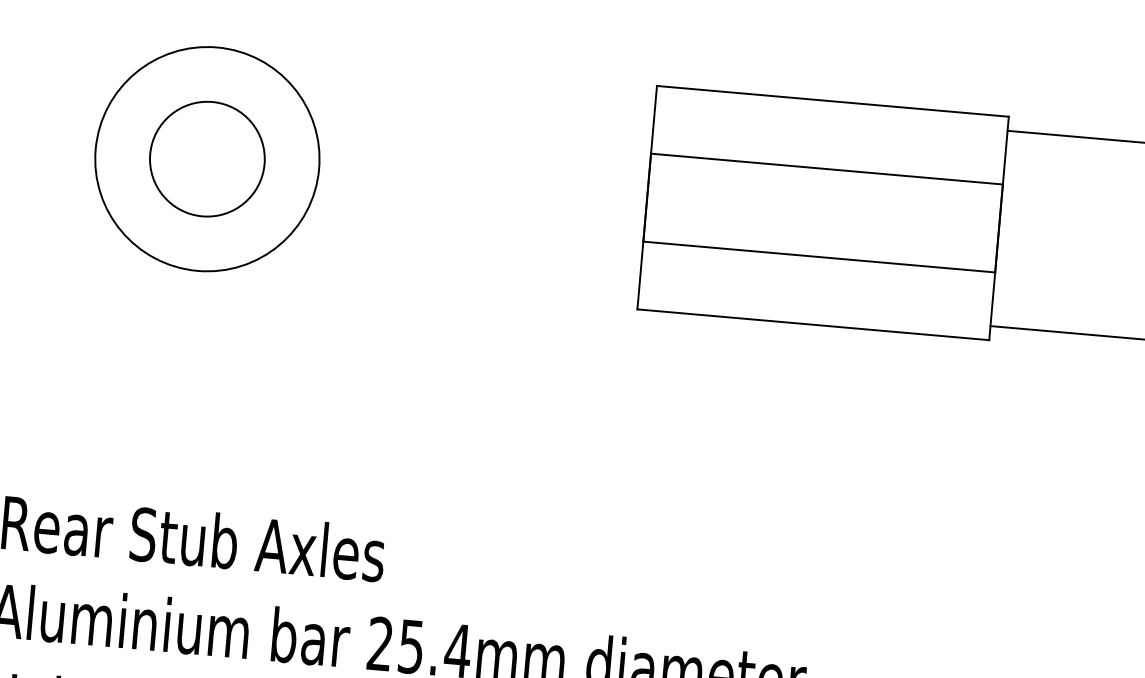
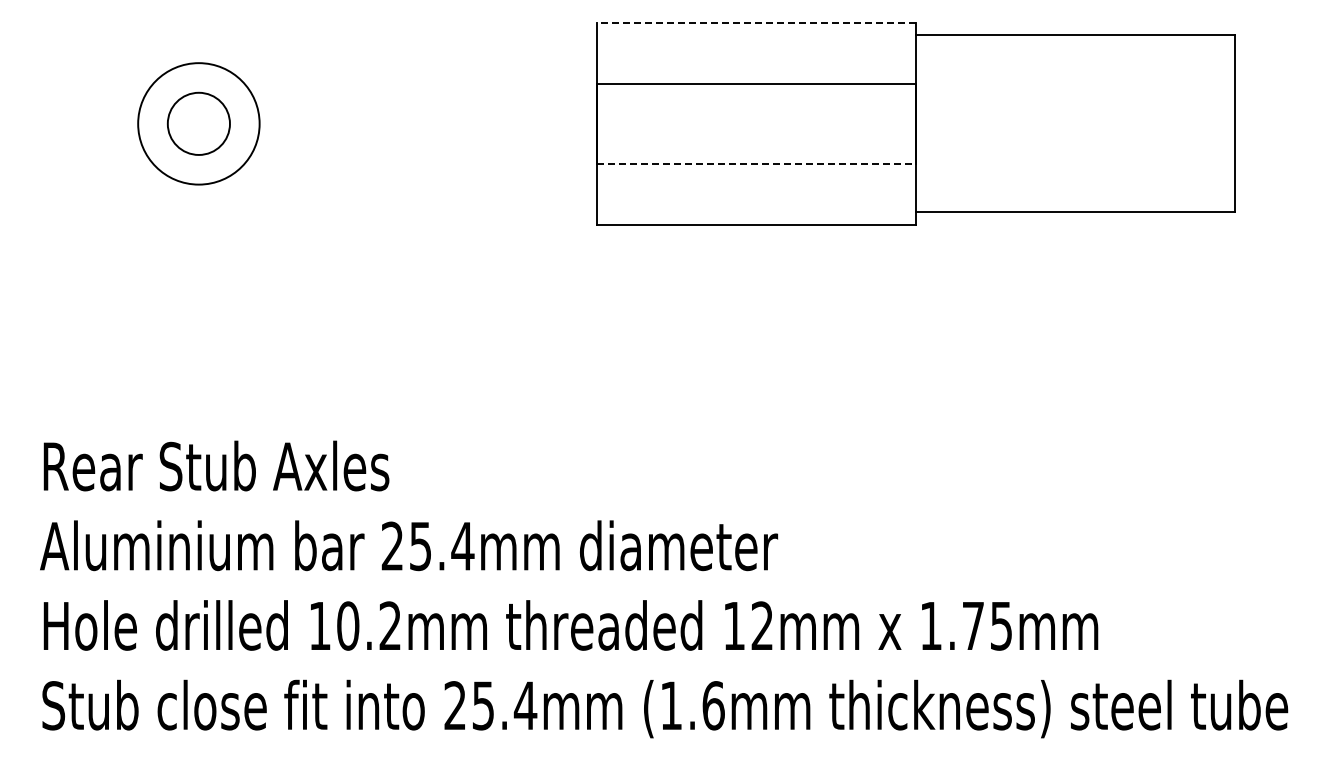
line: (832, 101) -> (756, 22), solid -> dashed
circle: (206, 158) -> (198, 123), size x0.6
circle: (206, 158) -> (198, 123), size x0.6
line: (820, 256) -> (757, 163), solid -> dashed

